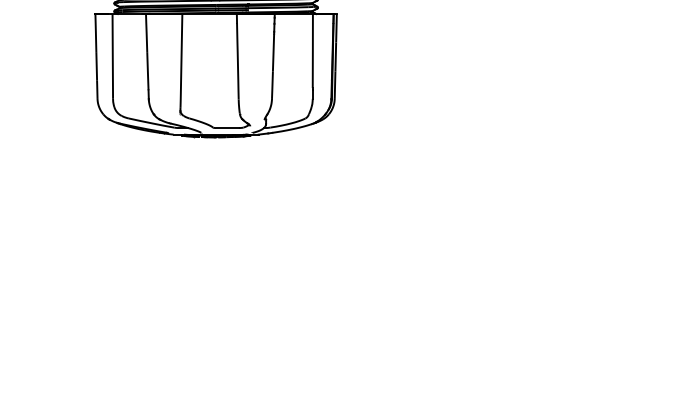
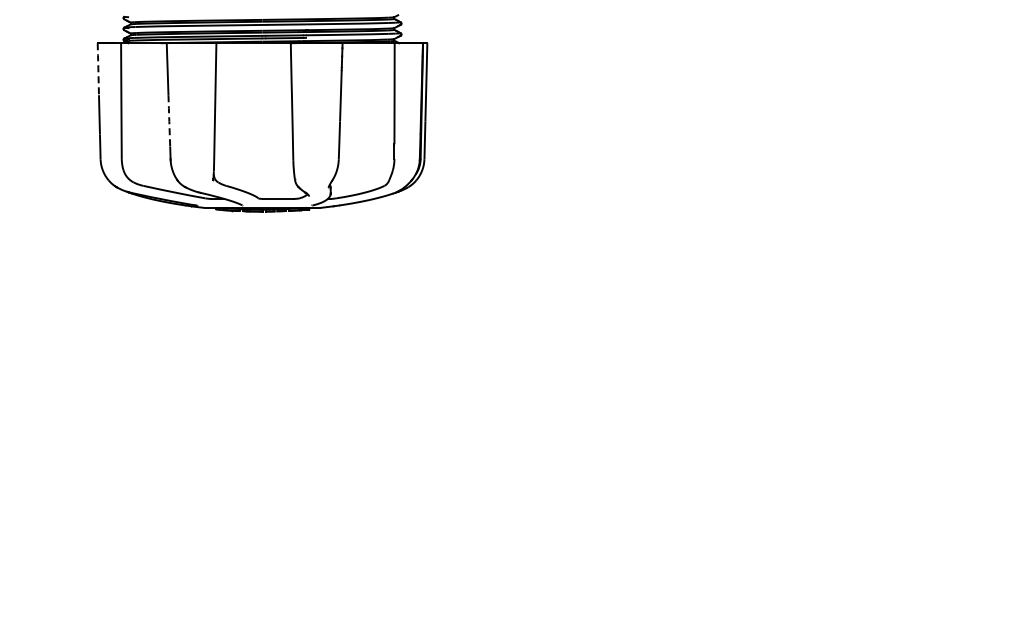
line: (96, 32) -> (98, 68), solid -> dashed
line: (148, 70) -> (169, 120), solid -> dashed

